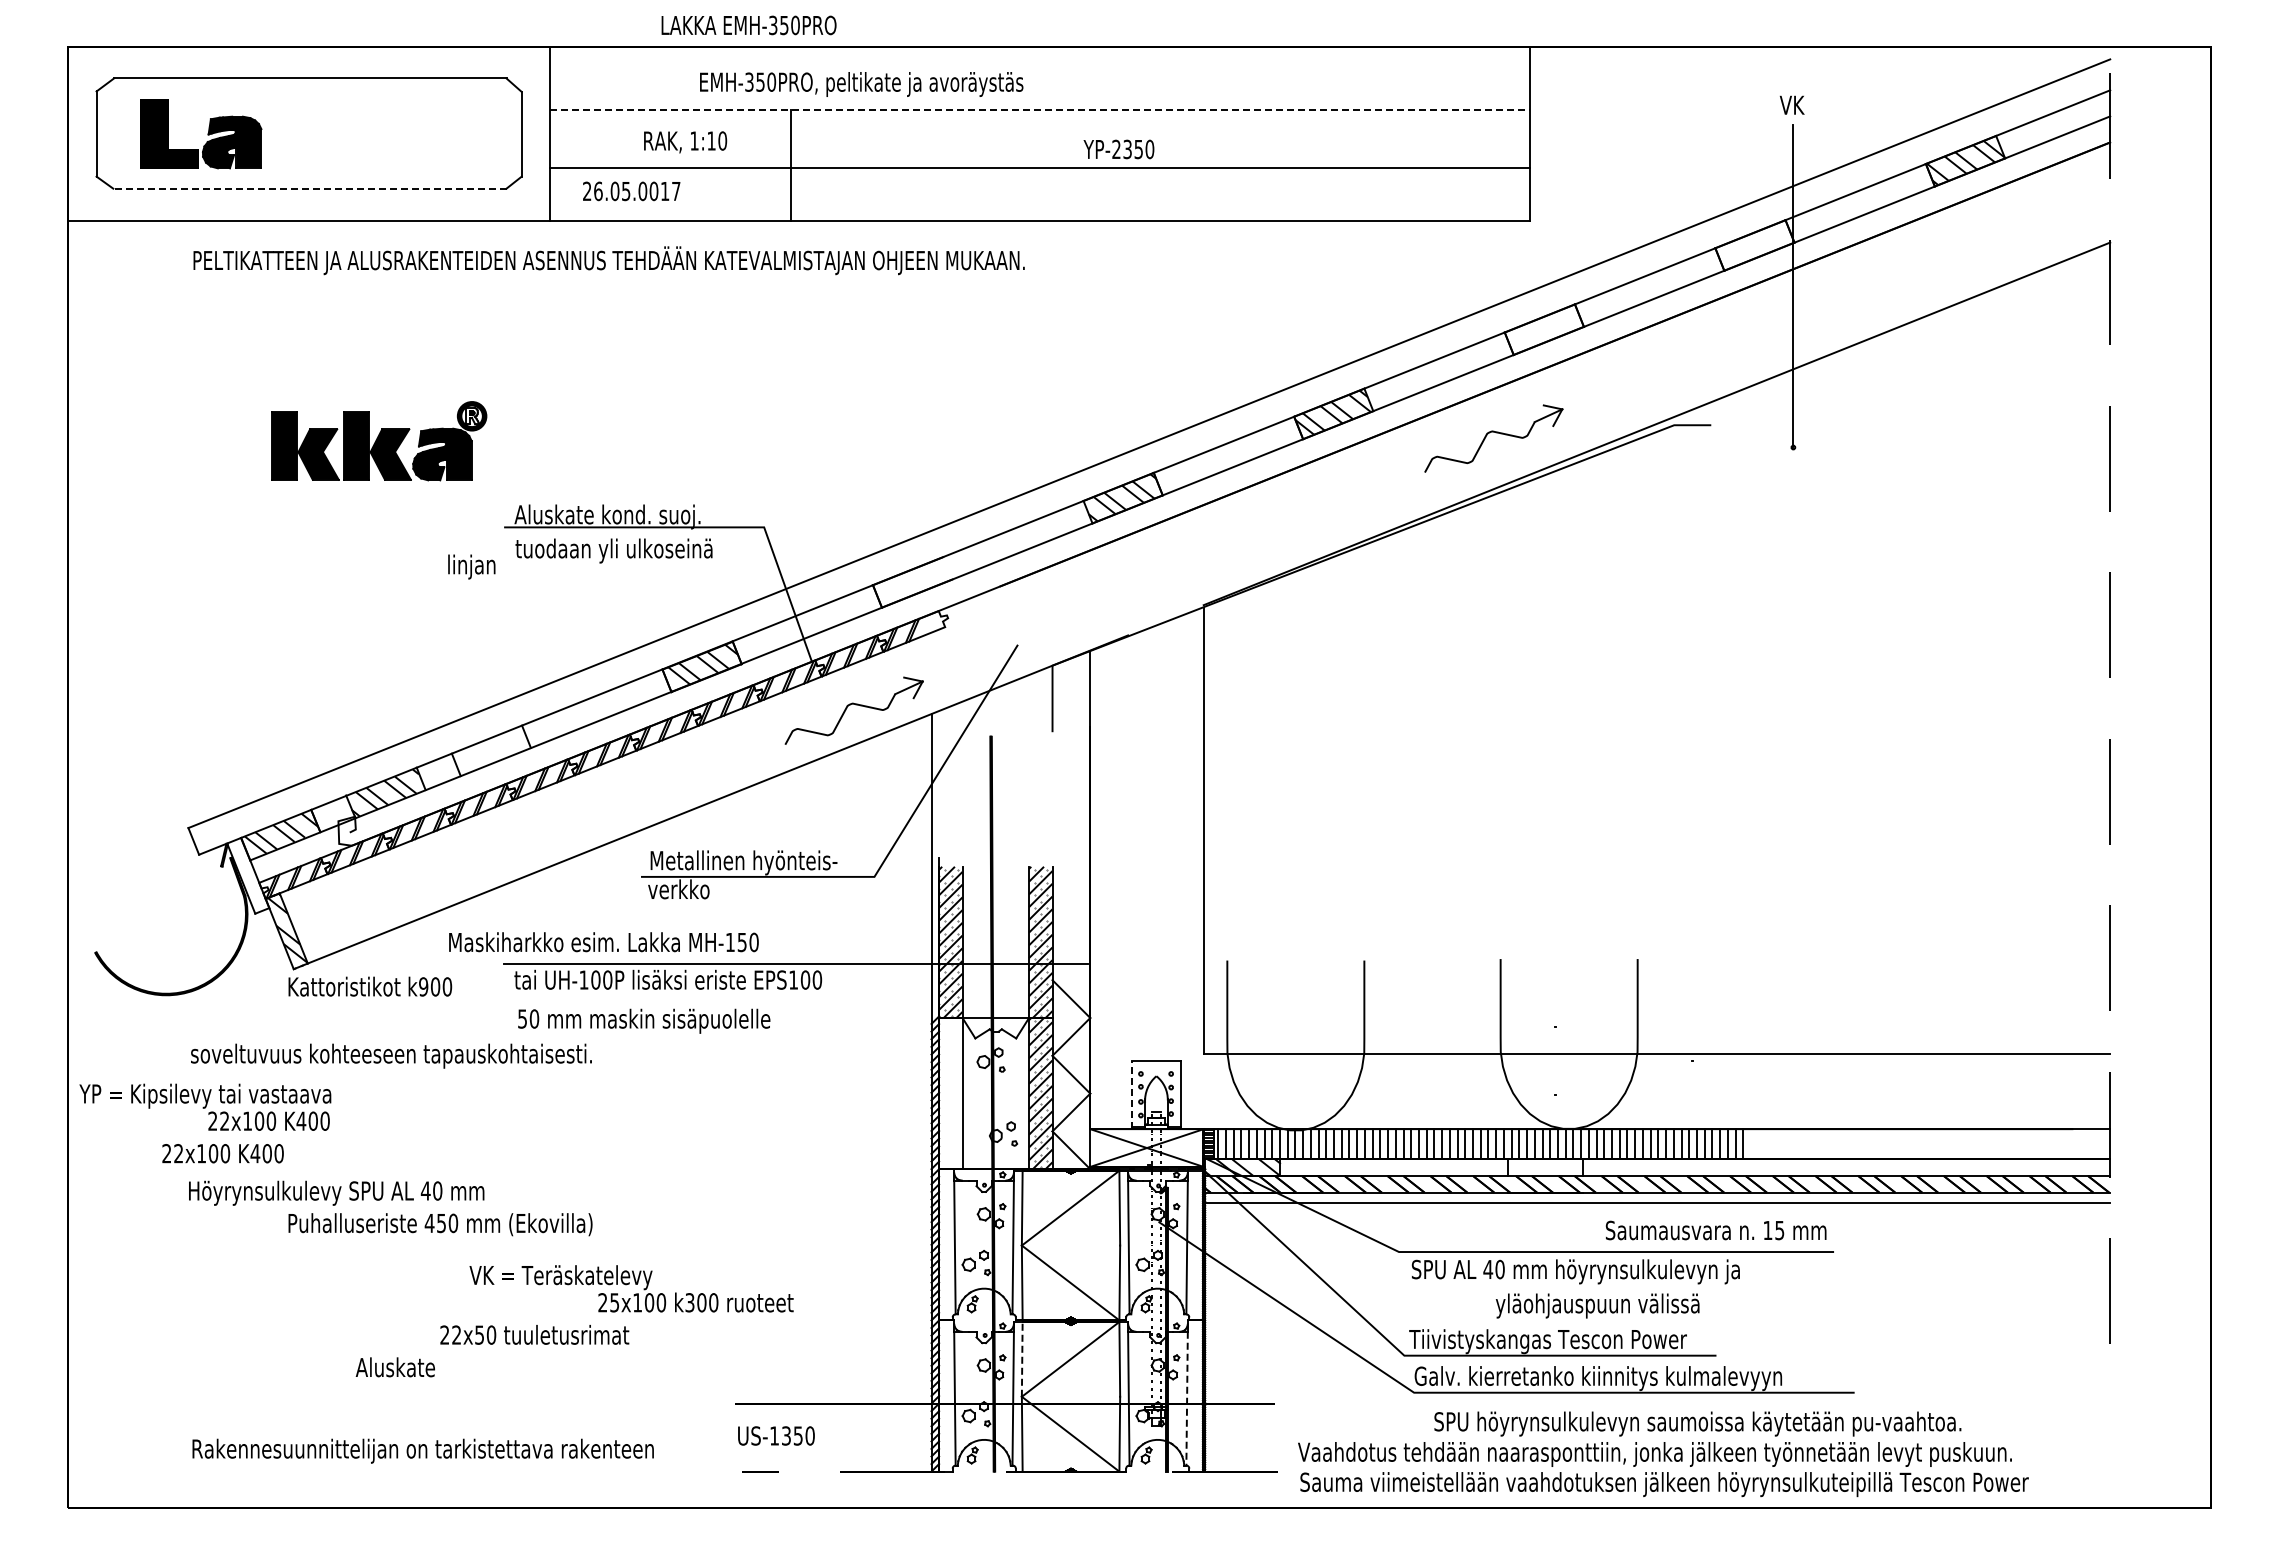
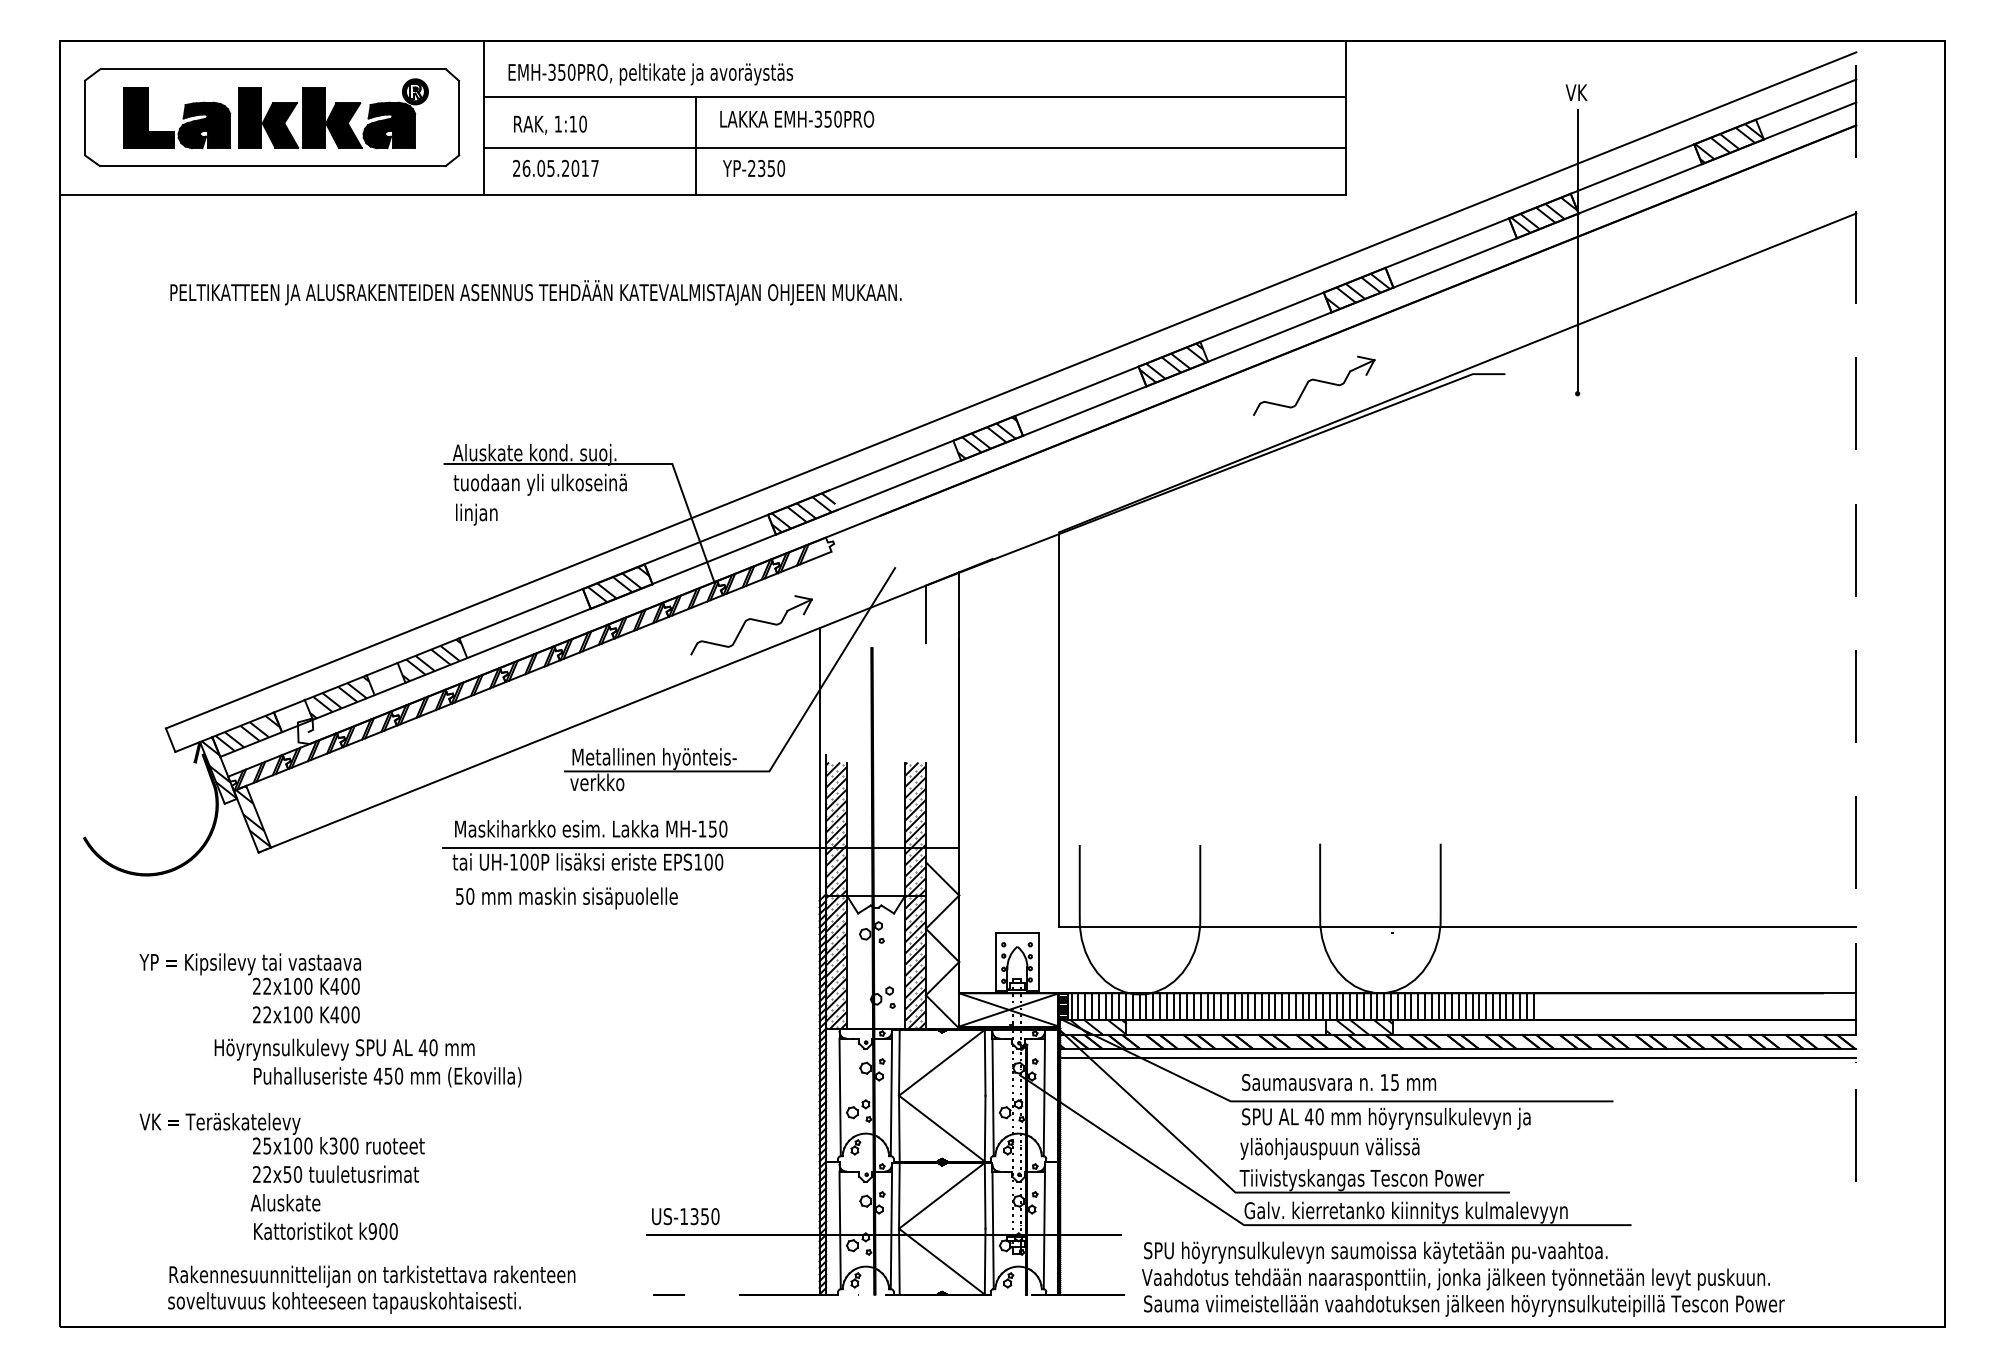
text: (748, 25) -> (796, 119), moved
text: (861, 84) -> (650, 74), moved
line: (1039, 109) -> (914, 96), dashed -> solid
text: (685, 142) -> (550, 125), moved
text: (1118, 149) -> (753, 168), moved
line: (309, 188) -> (272, 165), dashed -> solid
text: (642, 191) -> (565, 168), 26.05.0017 -> 26.05.2017
hatch: (1755, 242) -> (1544, 213), added
text: (608, 260) -> (535, 292), moved
hatch: (1543, 331) -> (1357, 291), added
part: (379, 441) -> (334, 114), moved
text: (471, 566) -> (476, 514), moved
hatch: (913, 582) -> (803, 512), added
hatch: (490, 750) -> (431, 660), added
hatch: (248, 872) -> (218, 767), added
text: (603, 942) -> (590, 829), moved
text: (370, 986) -> (326, 1231), moved
text: (391, 1055) -> (344, 1302), moved
hatch: (950, 1093) -> (836, 961), added
line: (1131, 1094) -> (995, 962), dashed -> solid
text: (205, 1106) -> (250, 973), moved
text: (222, 1153) -> (305, 1014), moved
hatch: (1545, 1167) -> (1359, 1027), added
text: (336, 1192) -> (344, 1049), moved
text: (1715, 1230) -> (1338, 1082), moved
text: (631, 1288) -> (282, 1133), moved
text: (1597, 1305) -> (1329, 1148), moved
text: (534, 1334) -> (335, 1173), moved
line: (1022, 1358) -> (899, 1195), dashed -> solid
text: (394, 1367) -> (284, 1202), moved
line: (1187, 1398) -> (1044, 1230), dashed -> solid
text: (1697, 1423) -> (1375, 1252), moved
text: (776, 1435) -> (685, 1216), moved

